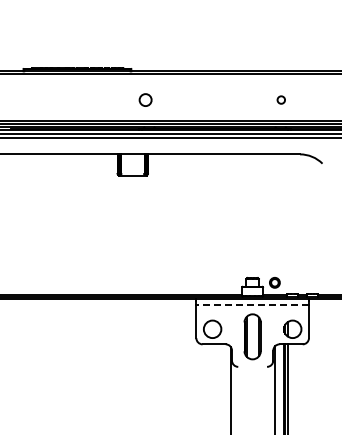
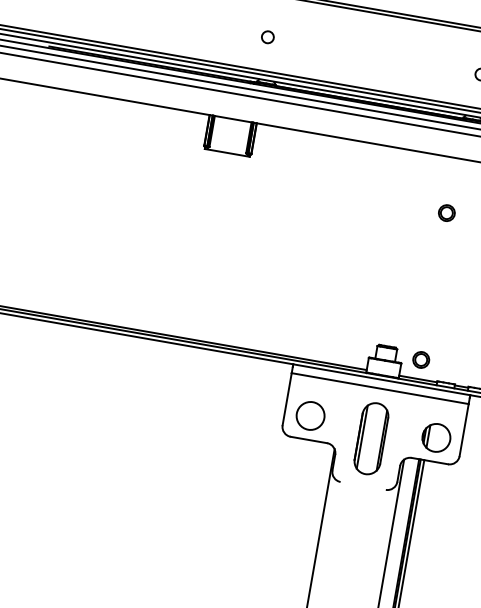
circle: (144, 99) -> (266, 36), size x0.62
part: (274, 189) -> (446, 213), added
line: (252, 304) -> (380, 387), dashed -> solid

